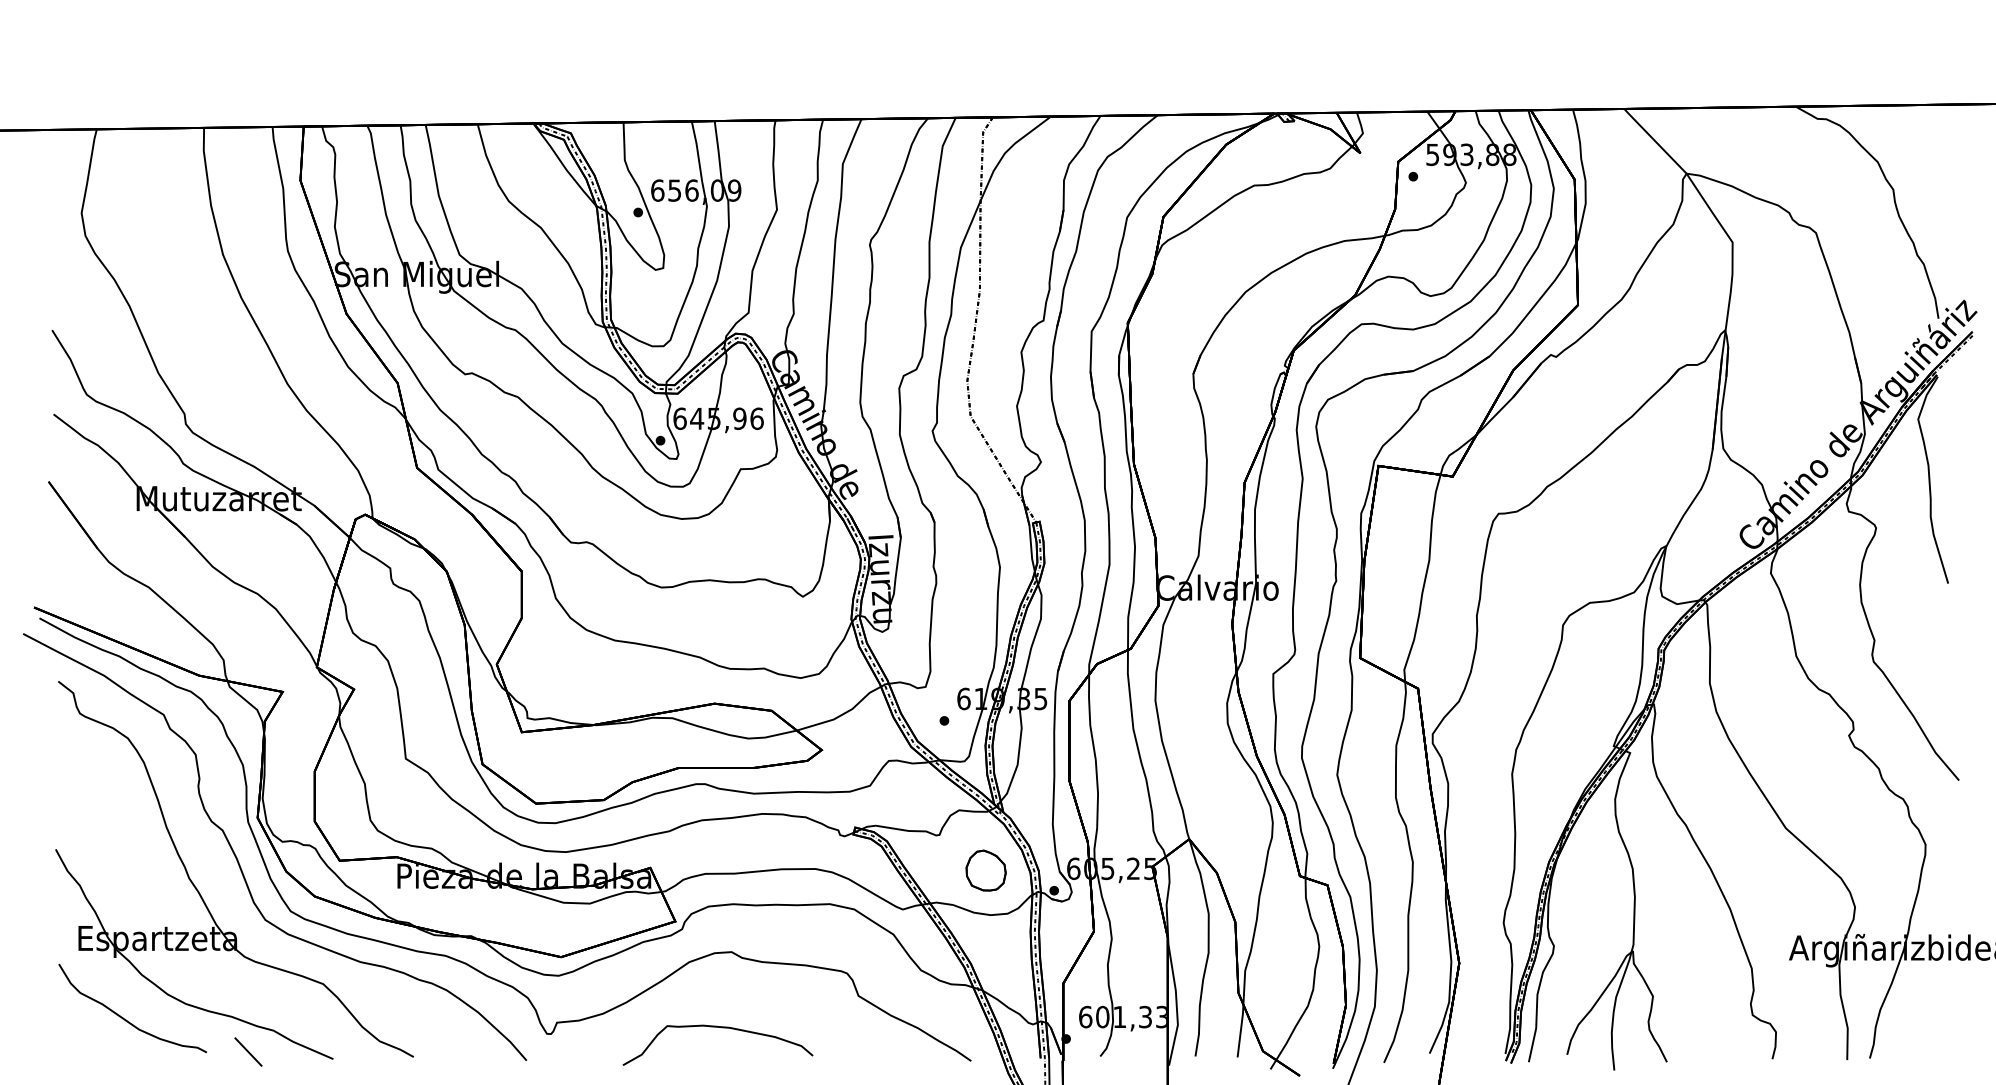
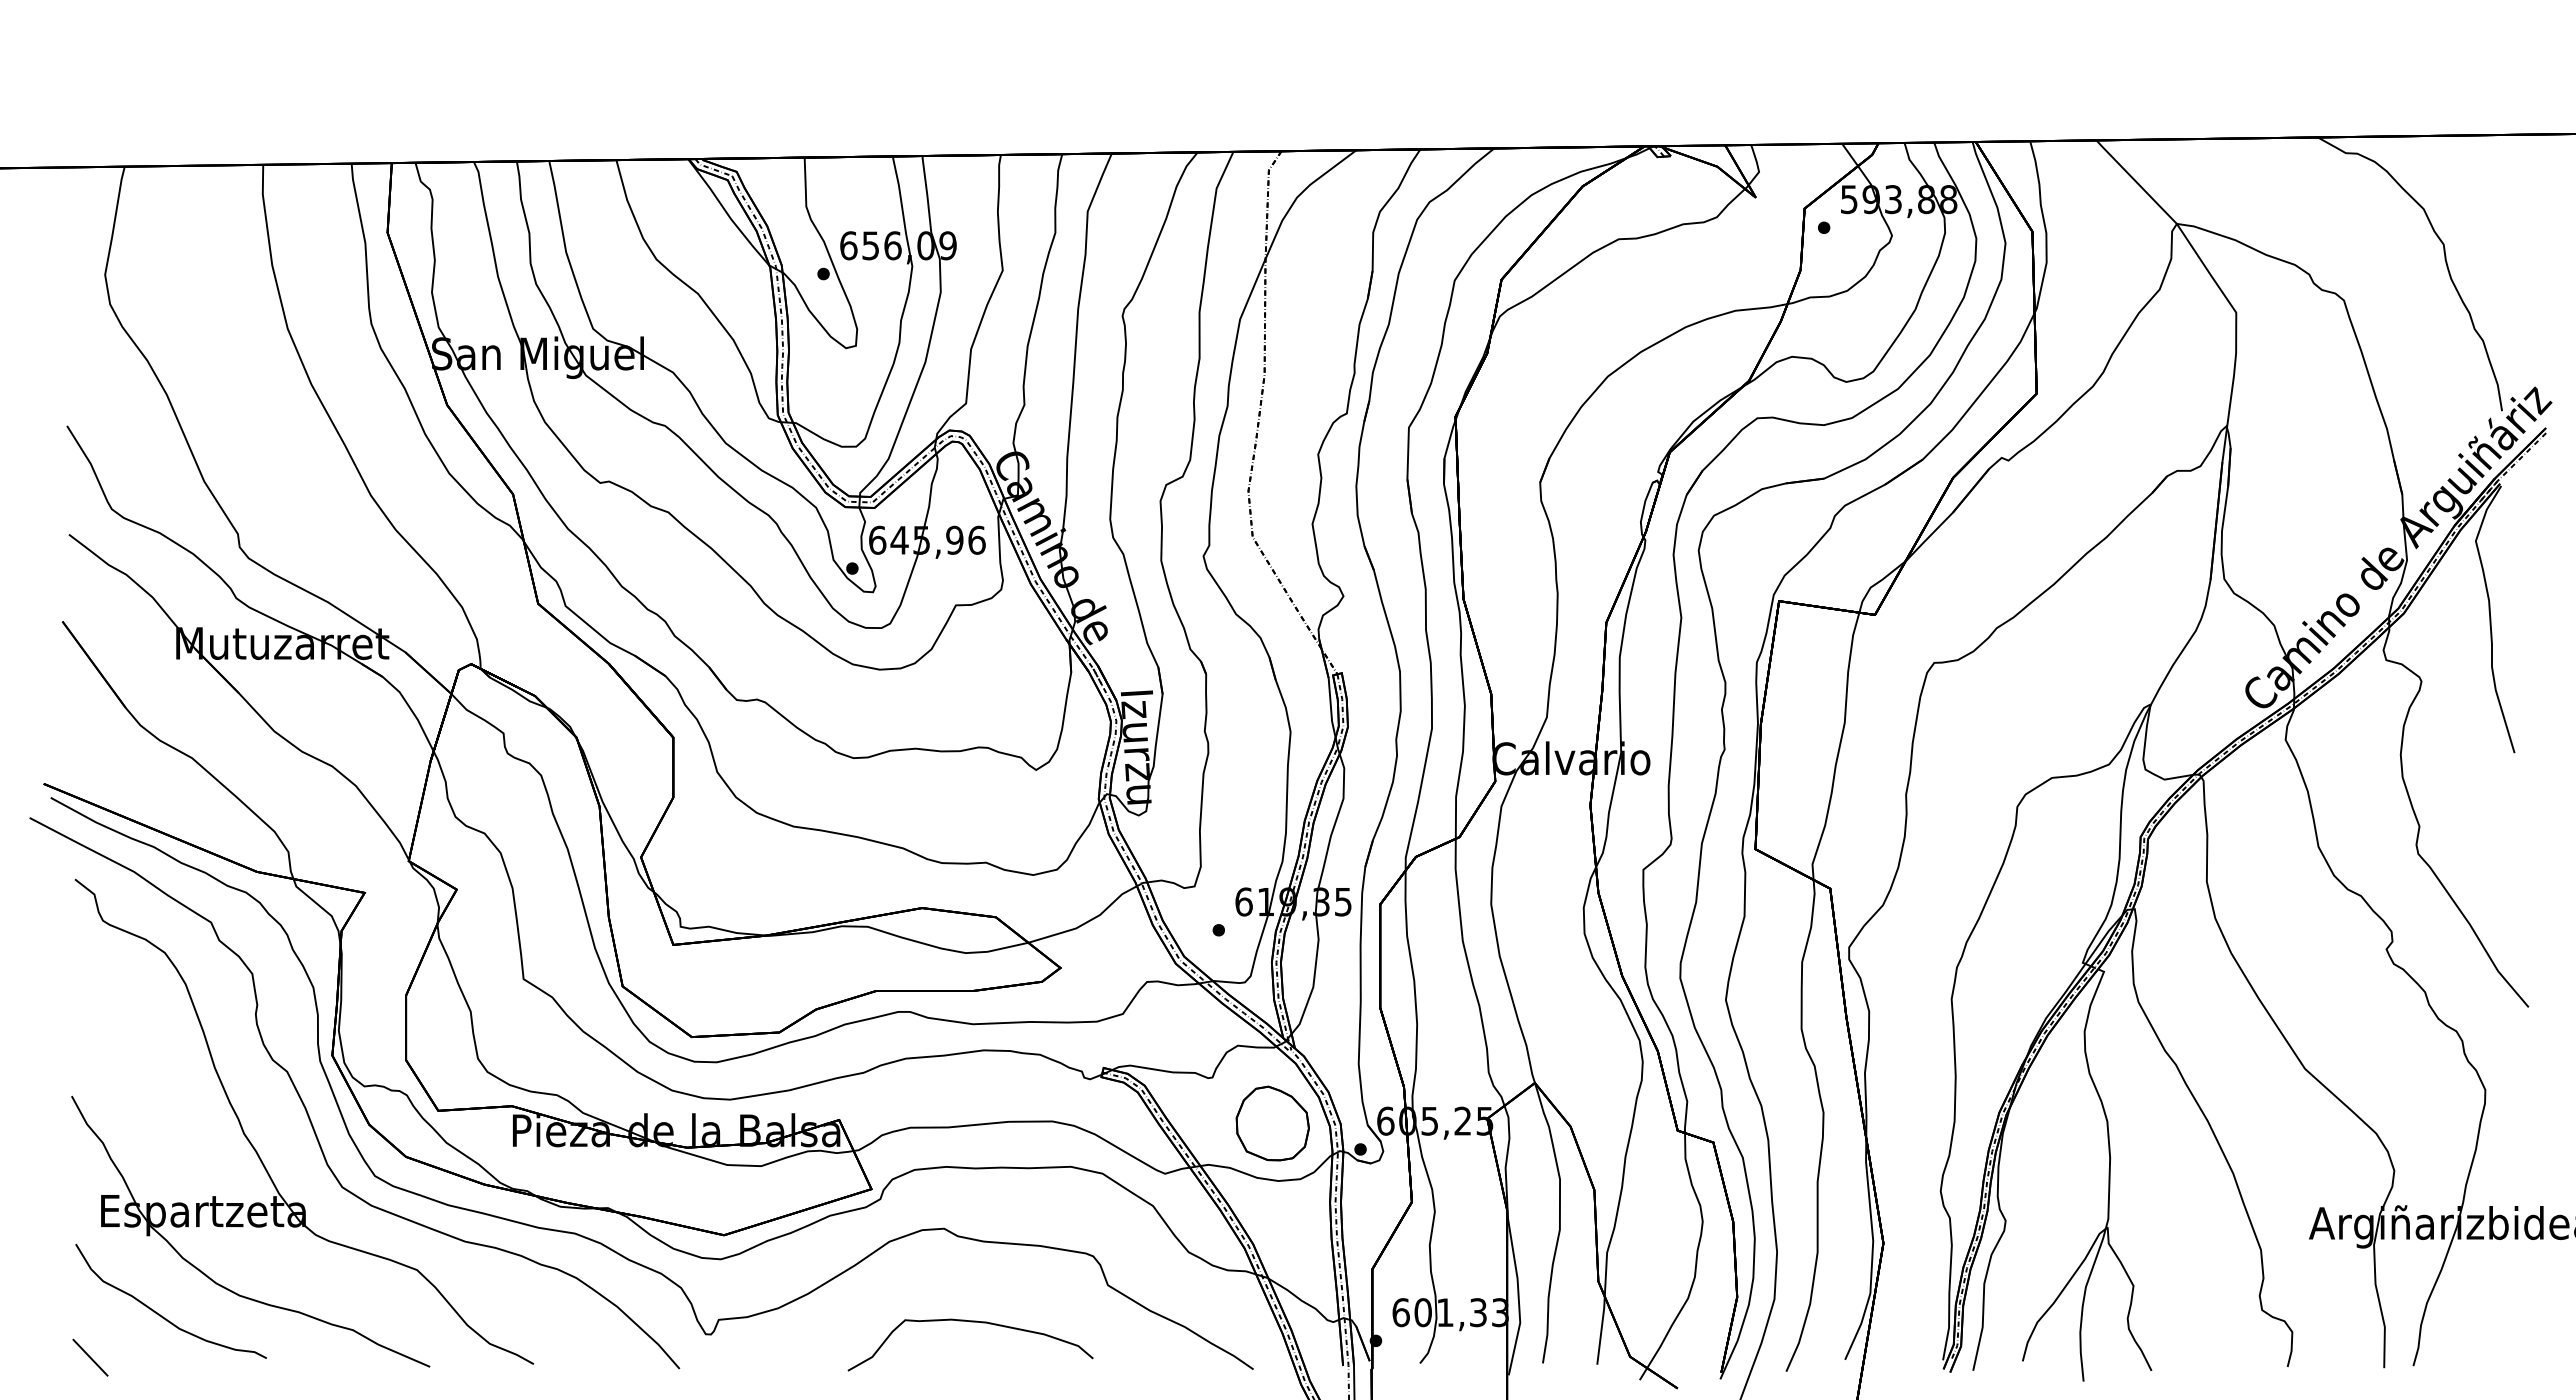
part: (985, 870) -> (1272, 1123), size x1.43
curve: (717, 1027) -> (970, 1322), moved
line: (248, 1051) -> (90, 1357), moved

